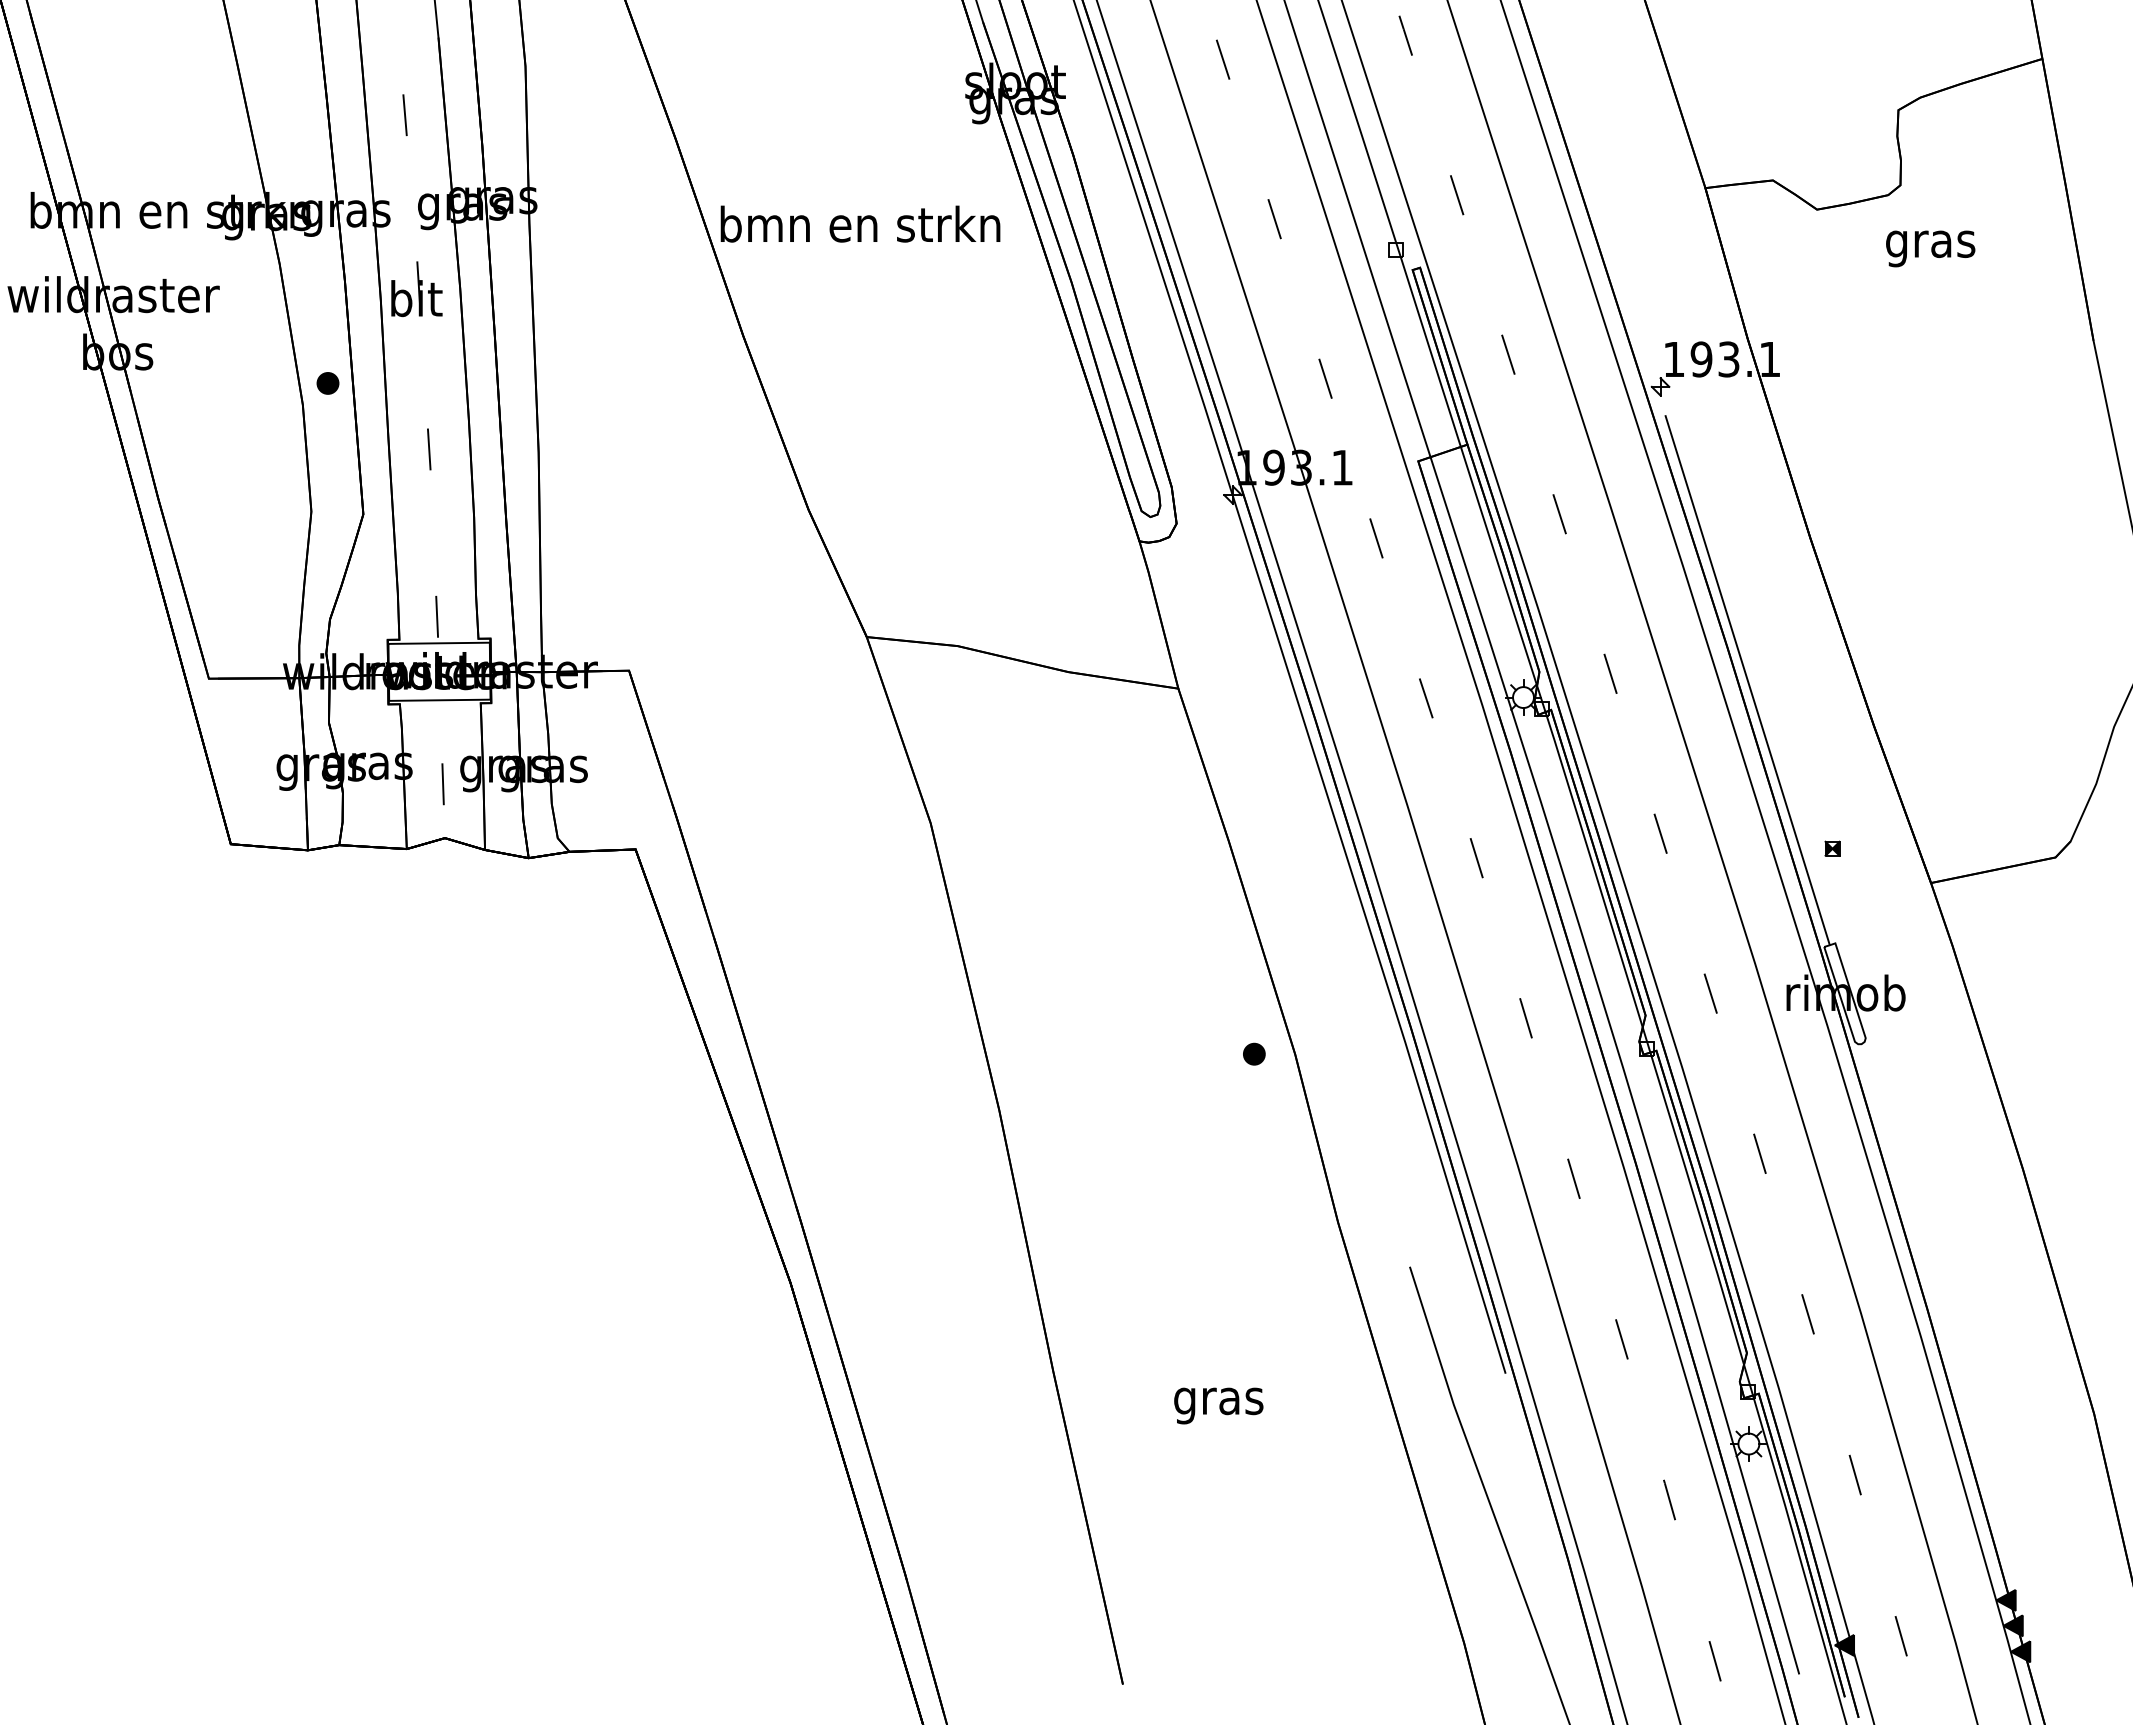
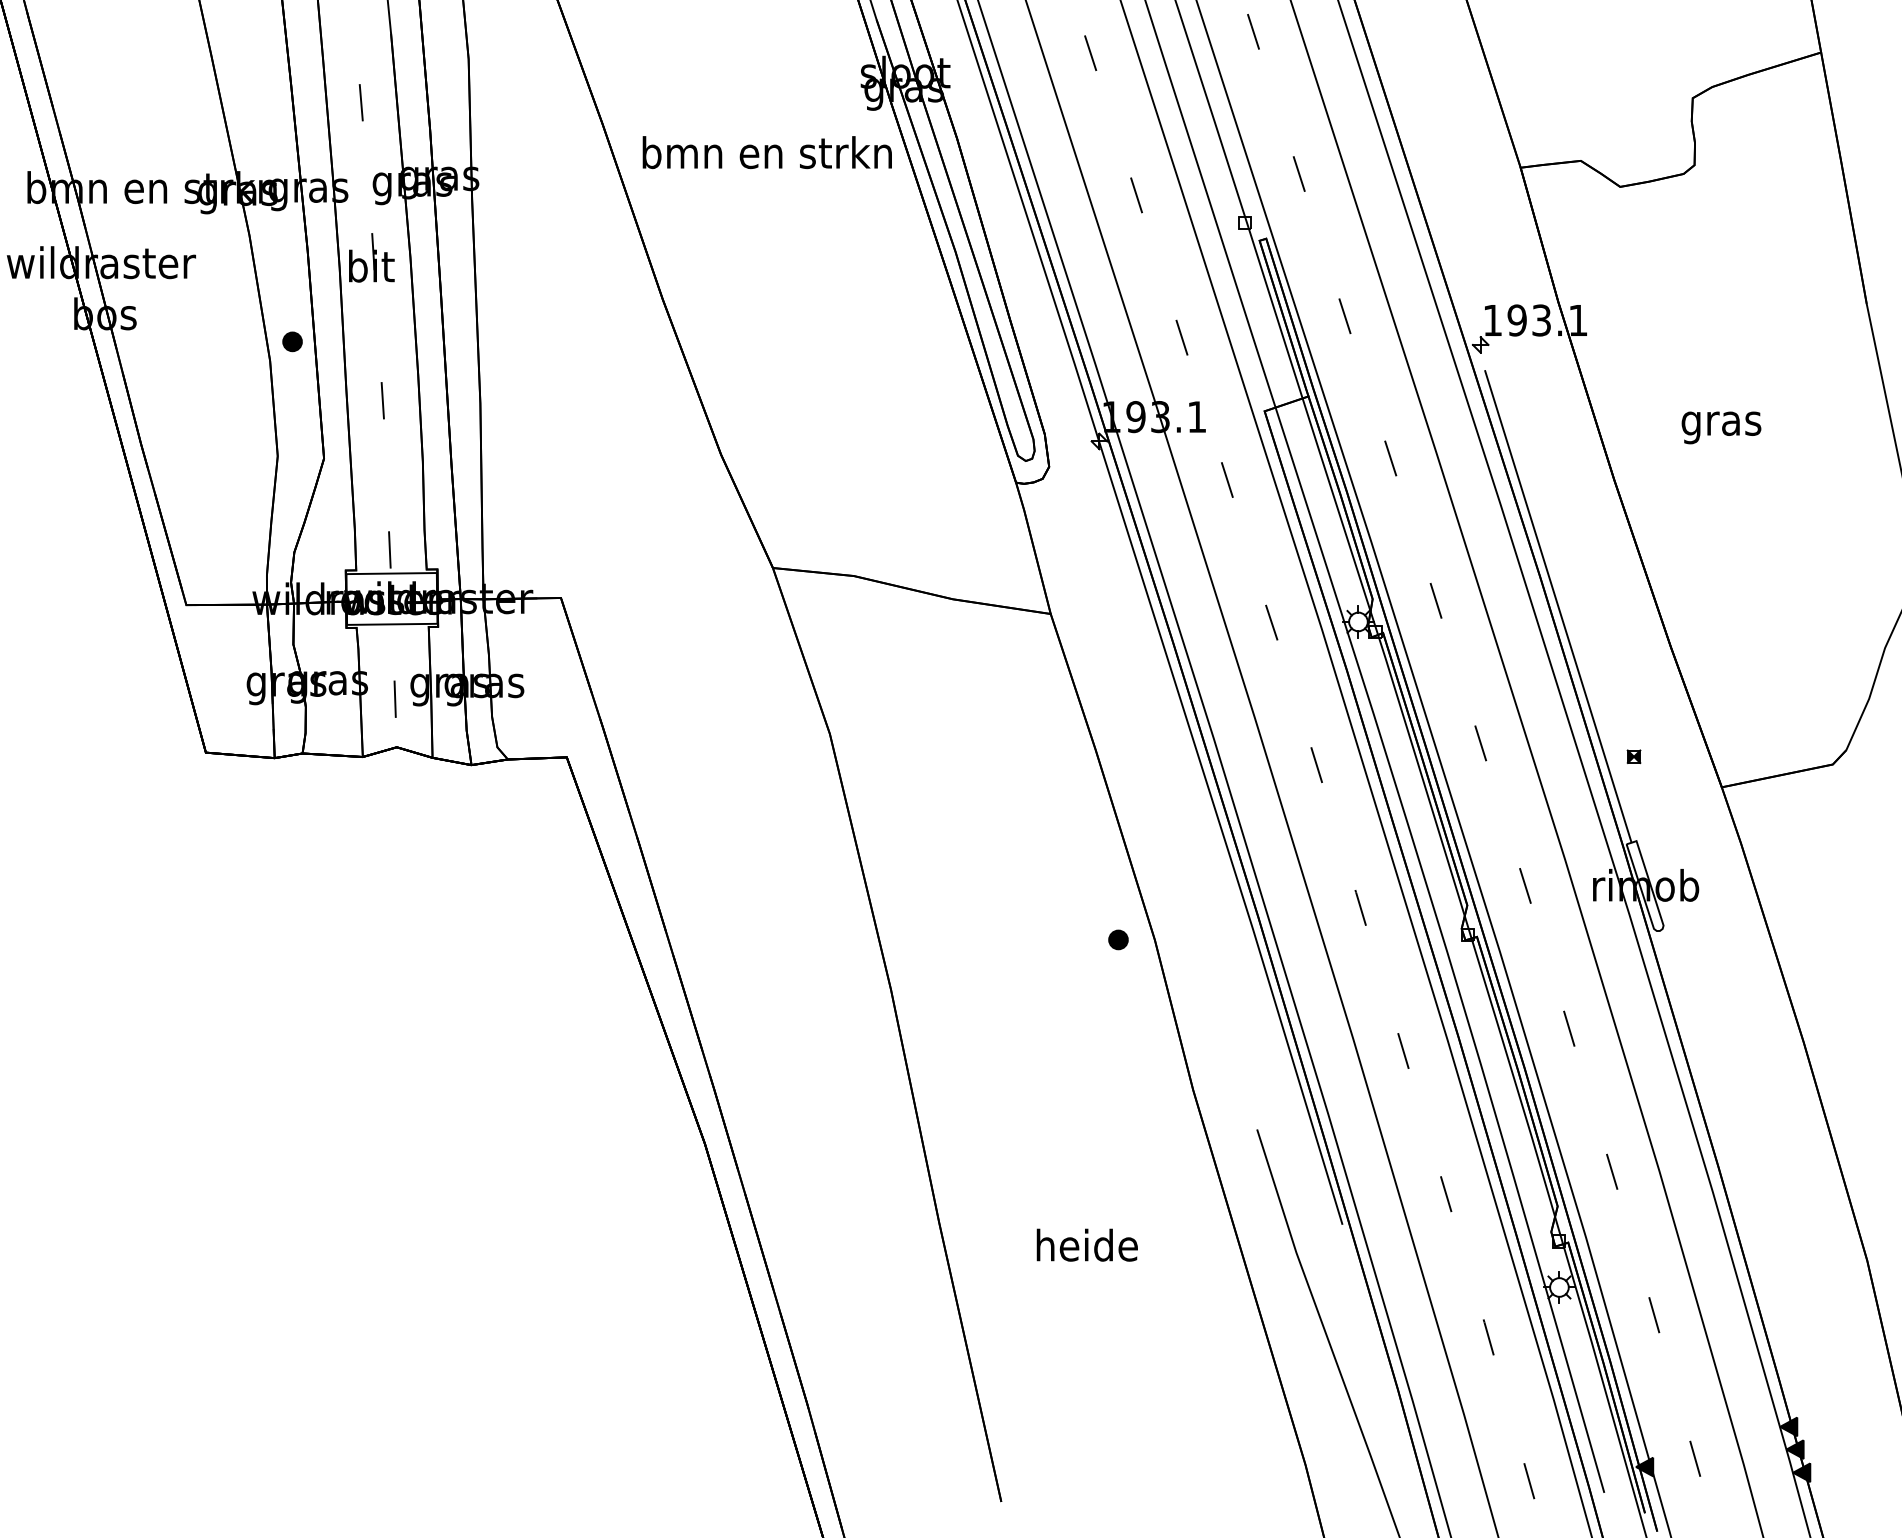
text: (860, 223) -> (767, 152), moved
text: (1930, 248) -> (1721, 427), moved
text: (1219, 1401) -> (1087, 1249), gras -> heide

